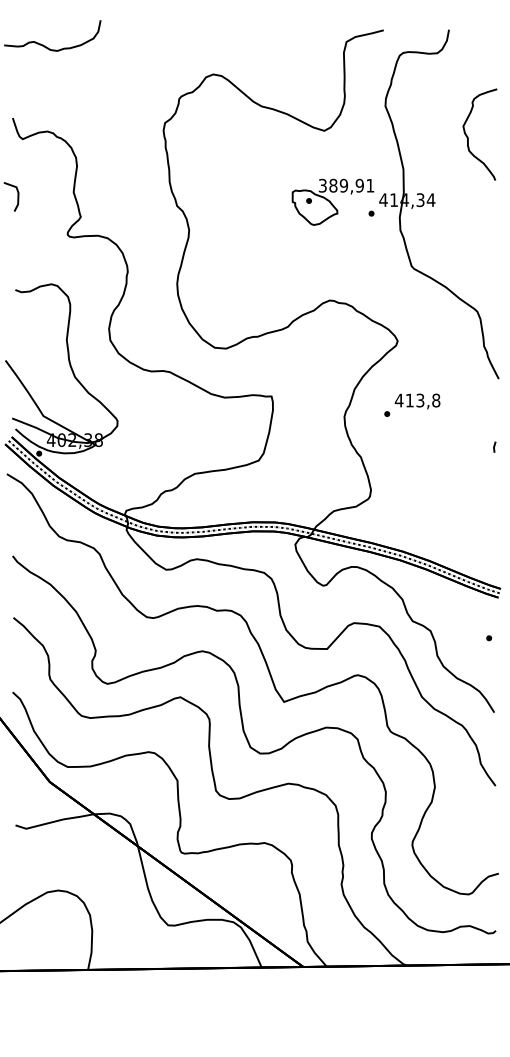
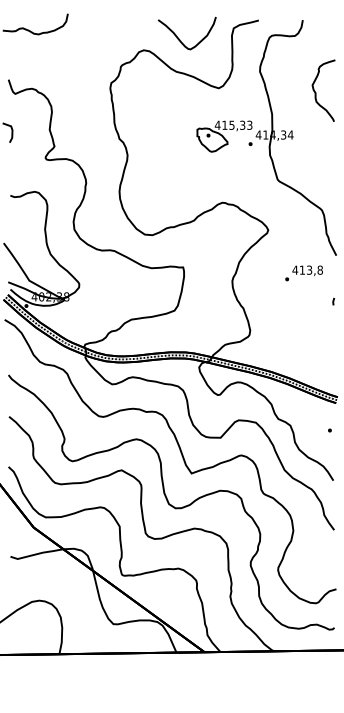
curve: (267, 58) -> (180, 39), added
text: (346, 184) -> (233, 124), 389,91 -> 415,33
text: (411, 405) -> (303, 273), moved

